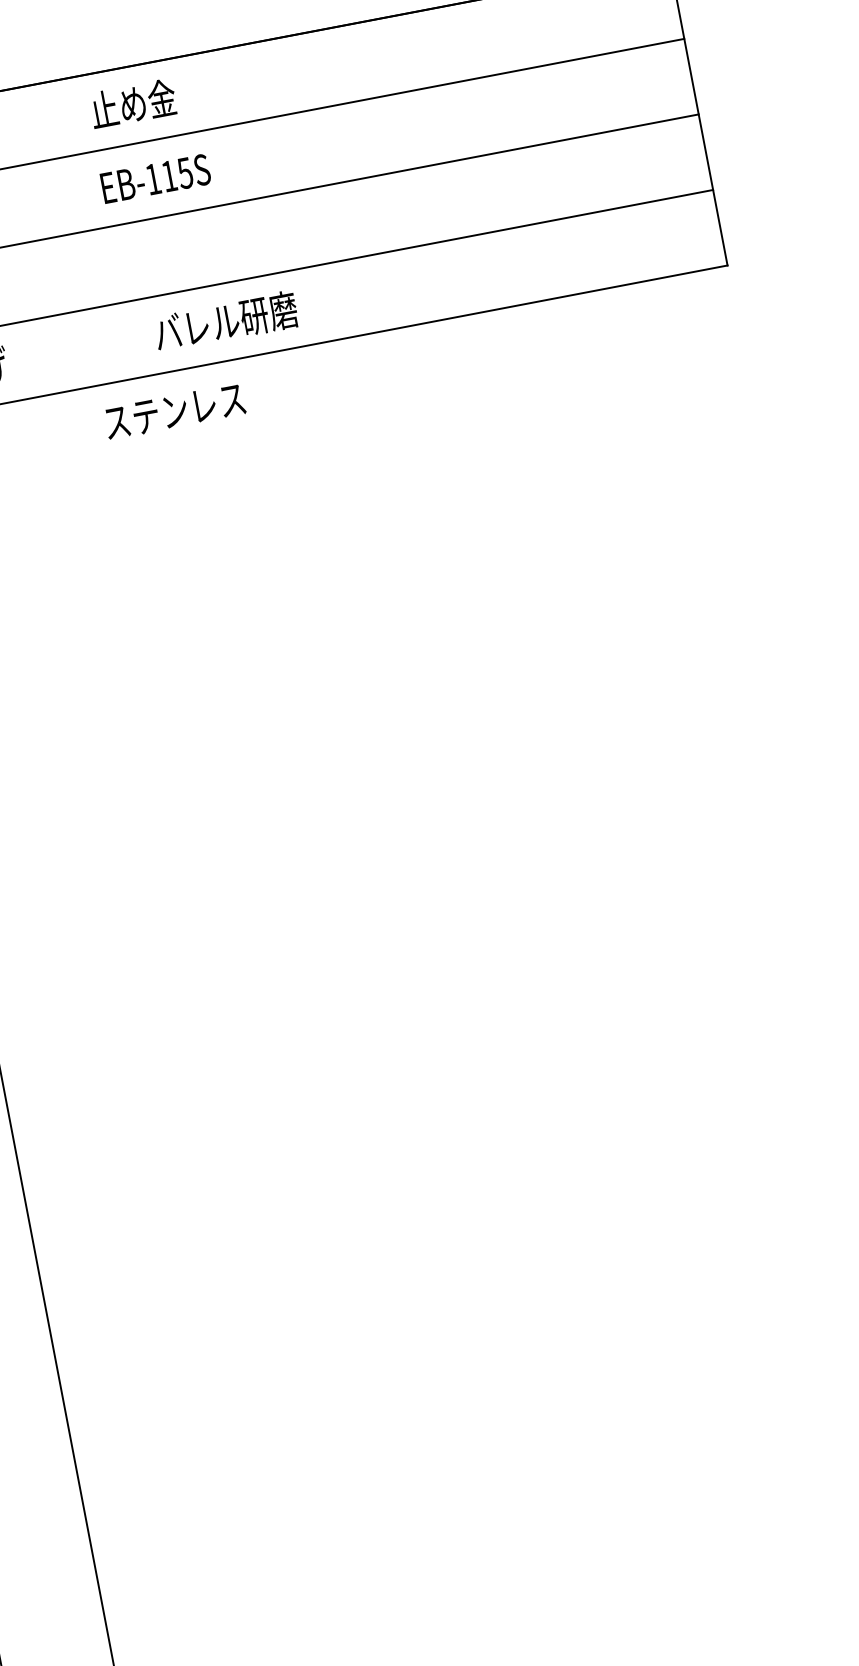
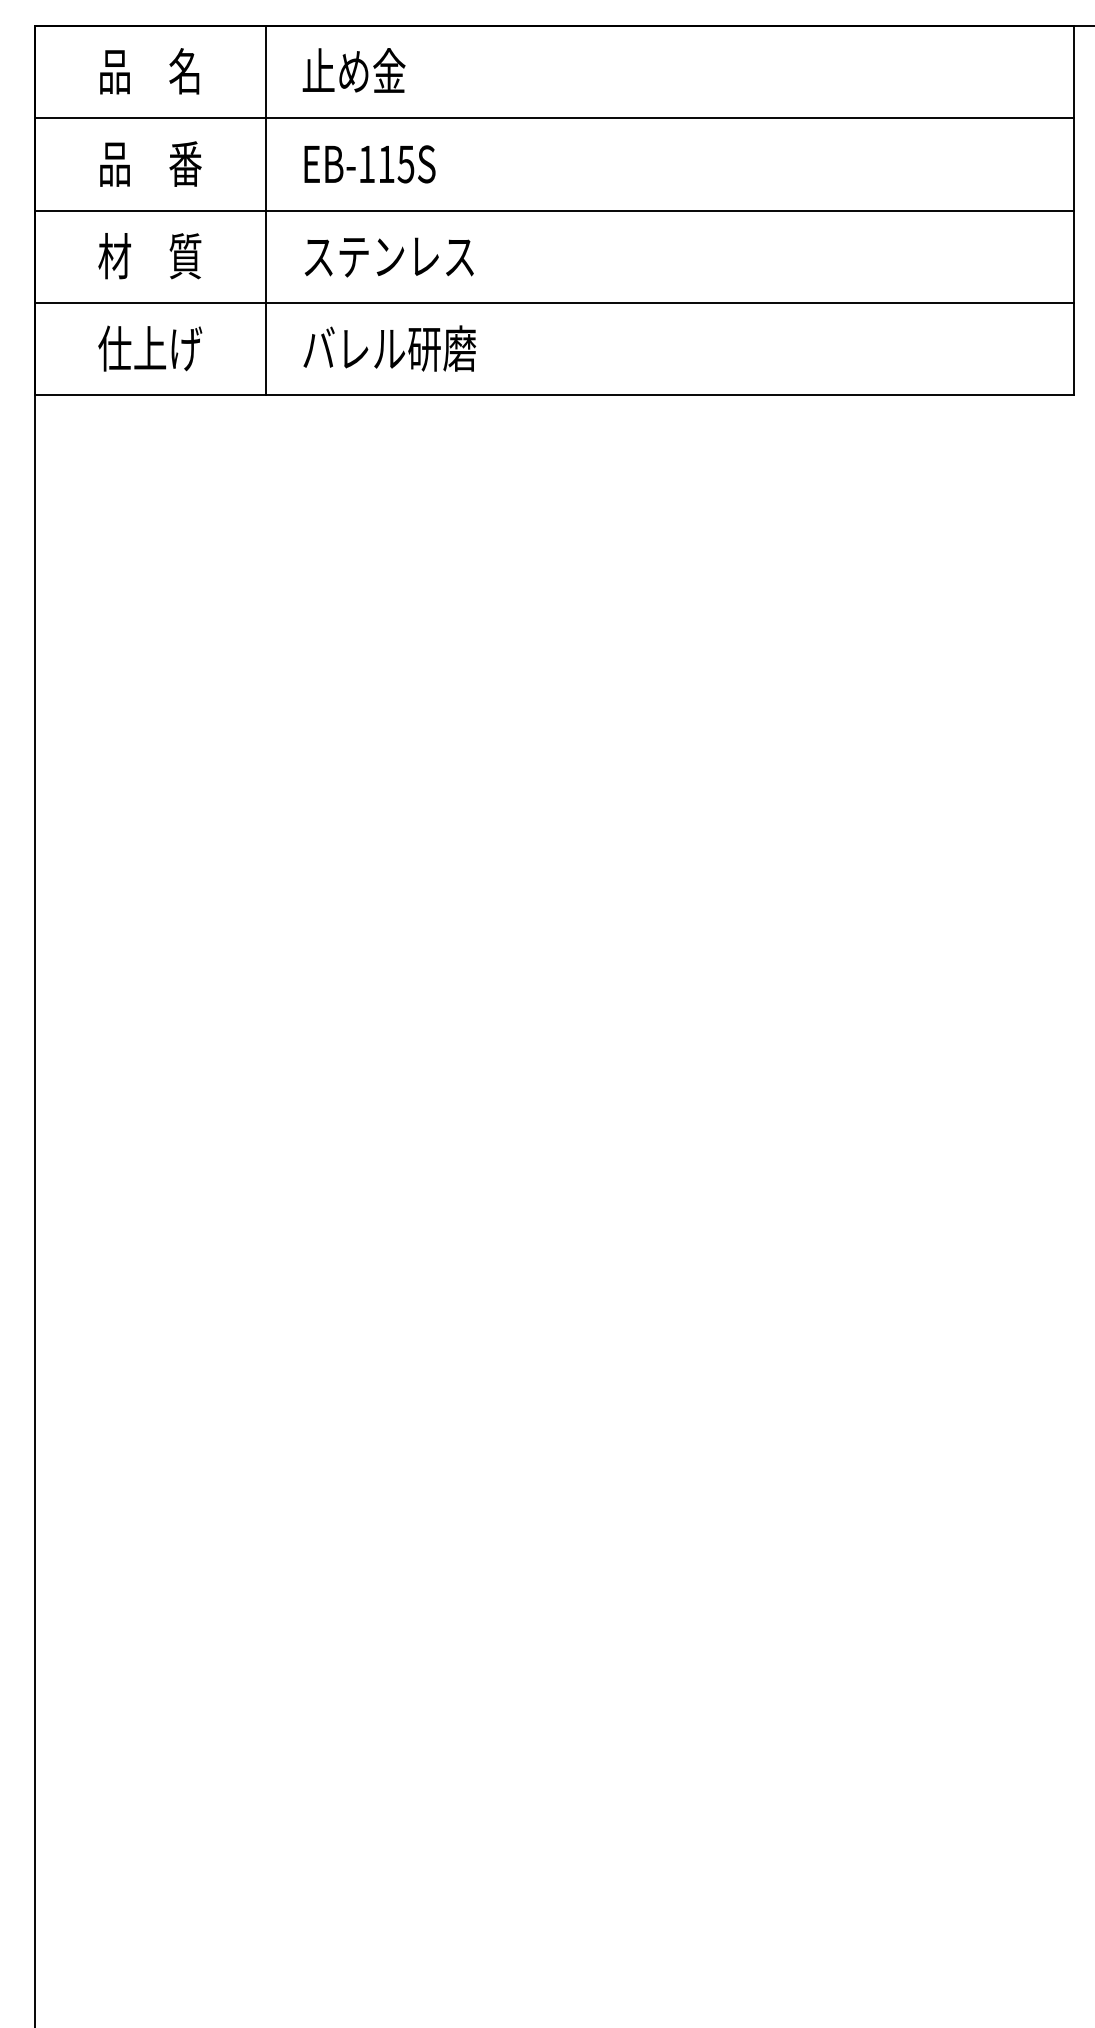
text: (132, 103) -> (353, 70), moved
text: (155, 179) -> (369, 164), moved
line: (37, 240) -> (265, 210), added
text: (225, 321) -> (389, 348), moved
text: (174, 411) -> (388, 257), moved

